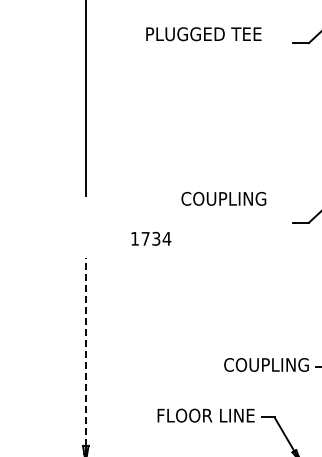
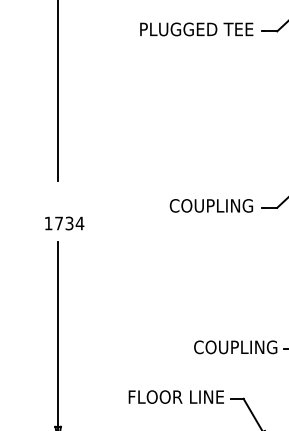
text: (203, 34) -> (196, 29), moved
text: (223, 198) -> (211, 205), moved
text: (151, 238) -> (64, 223), moved
line: (85, 352) -> (57, 335), dashed -> solid

